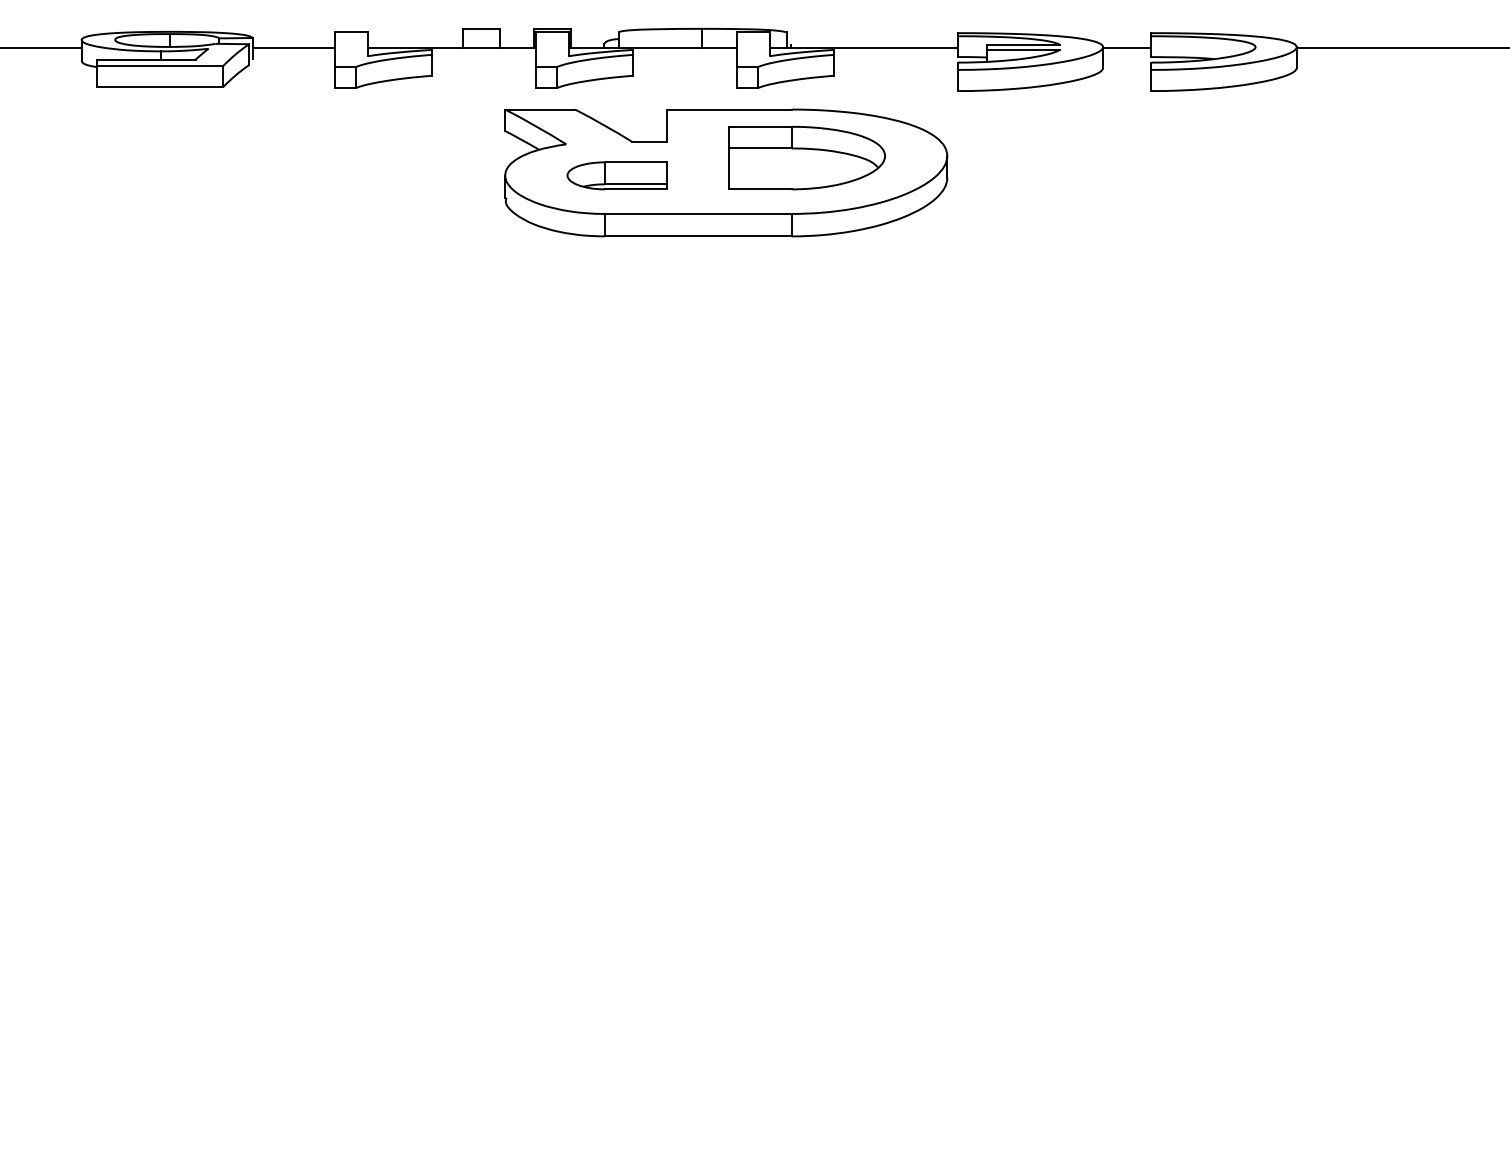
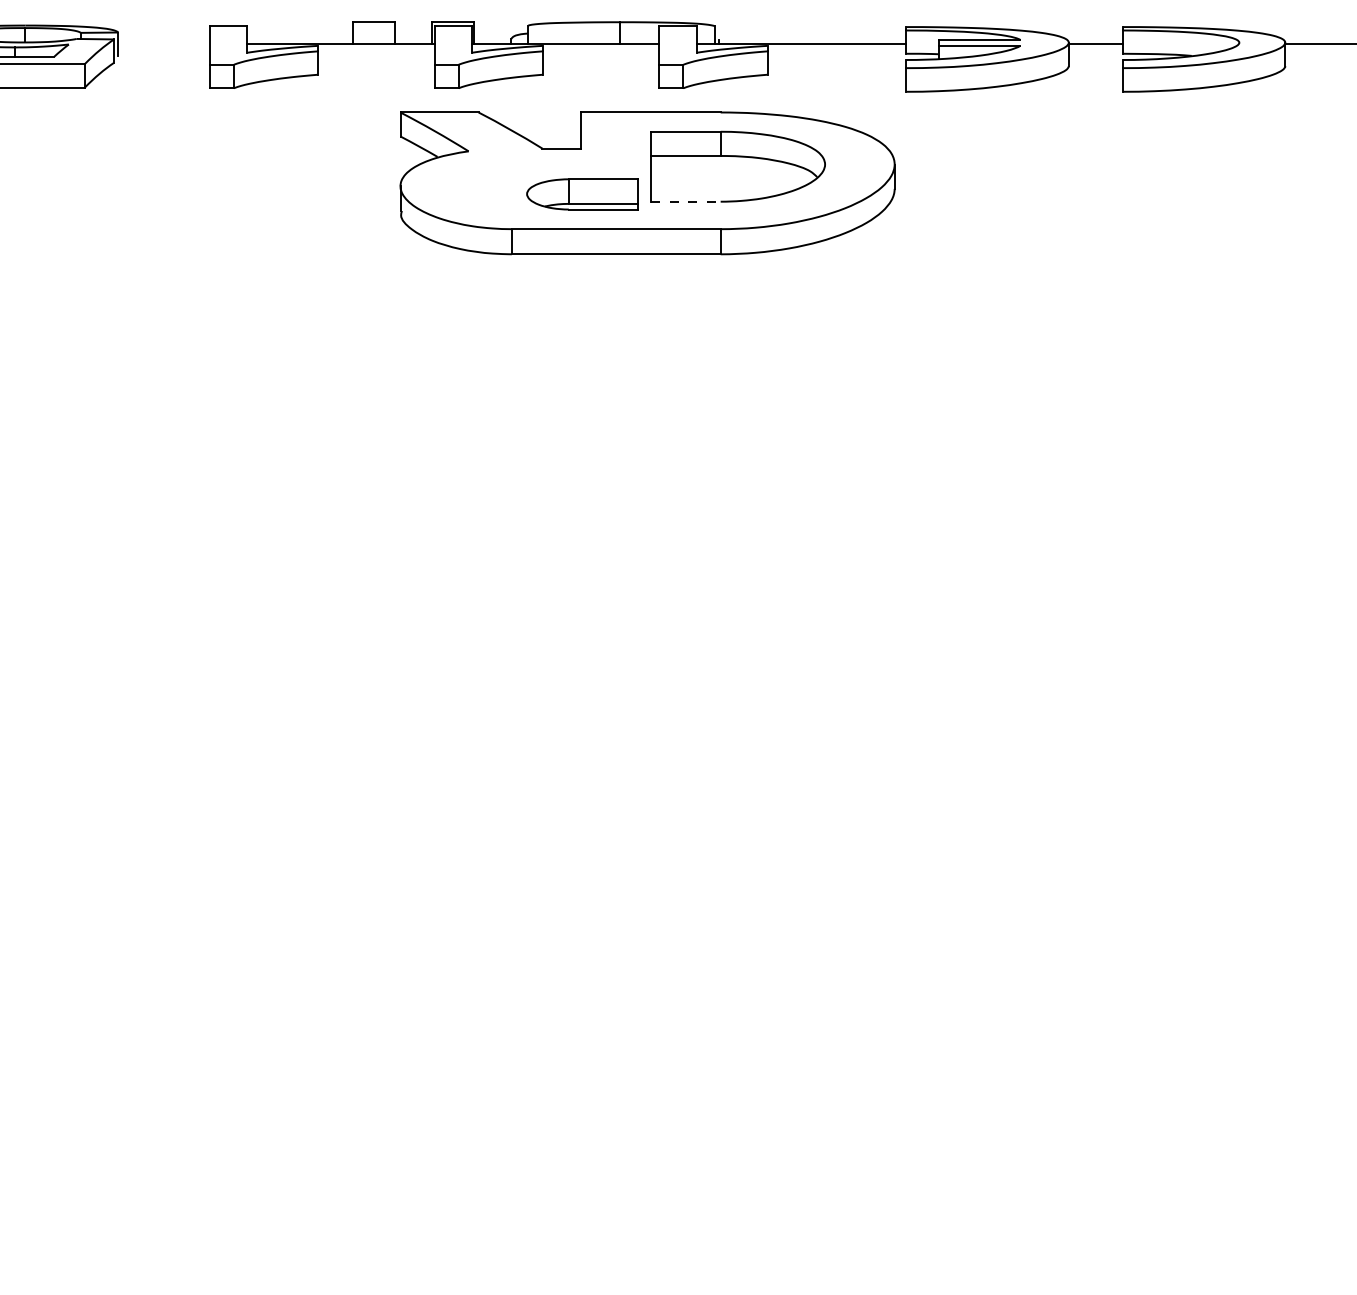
line: (293, 48) -> (163, 44), removed
part: (616, 175) -> (581, 194), moved
line: (761, 189) -> (686, 201), solid -> dashed

